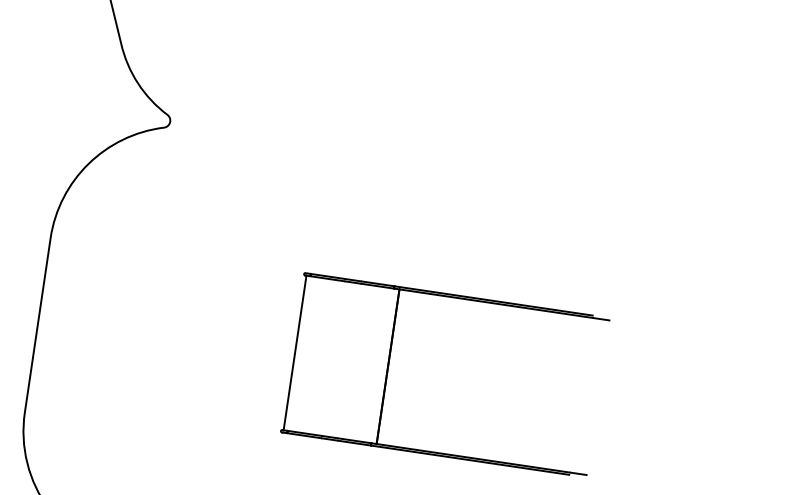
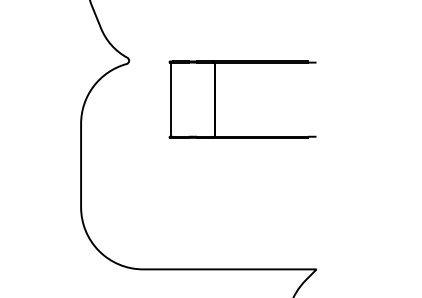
part: (388, 366) -> (215, 99), moved

